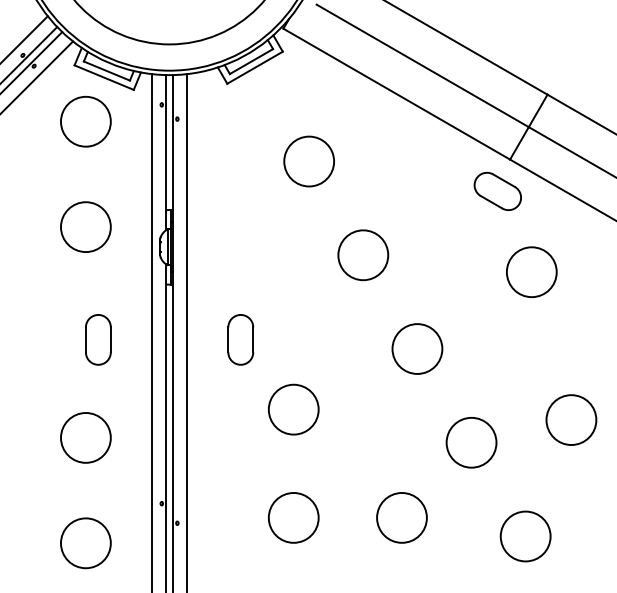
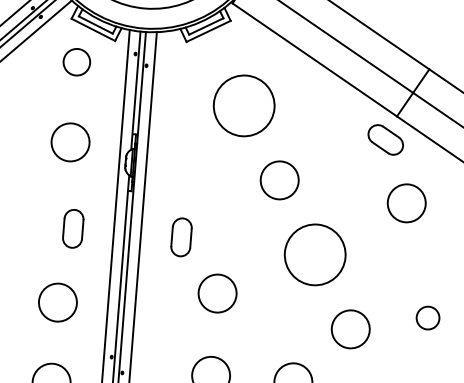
circle: (85, 121) -> (76, 62), size x0.7
circle: (309, 161) -> (244, 105), size x1.6
circle: (417, 348) -> (315, 254), size x1.6
circle: (571, 419) -> (428, 317), size x0.6

